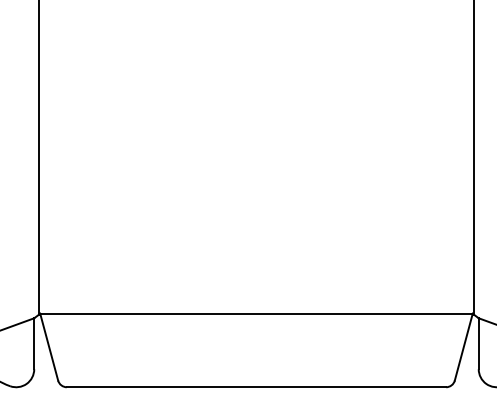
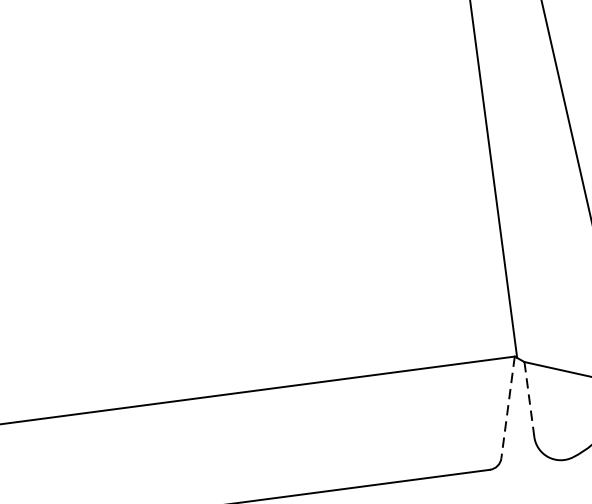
line: (478, 344) -> (529, 400), solid -> dashed
line: (463, 347) -> (507, 407), solid -> dashed

